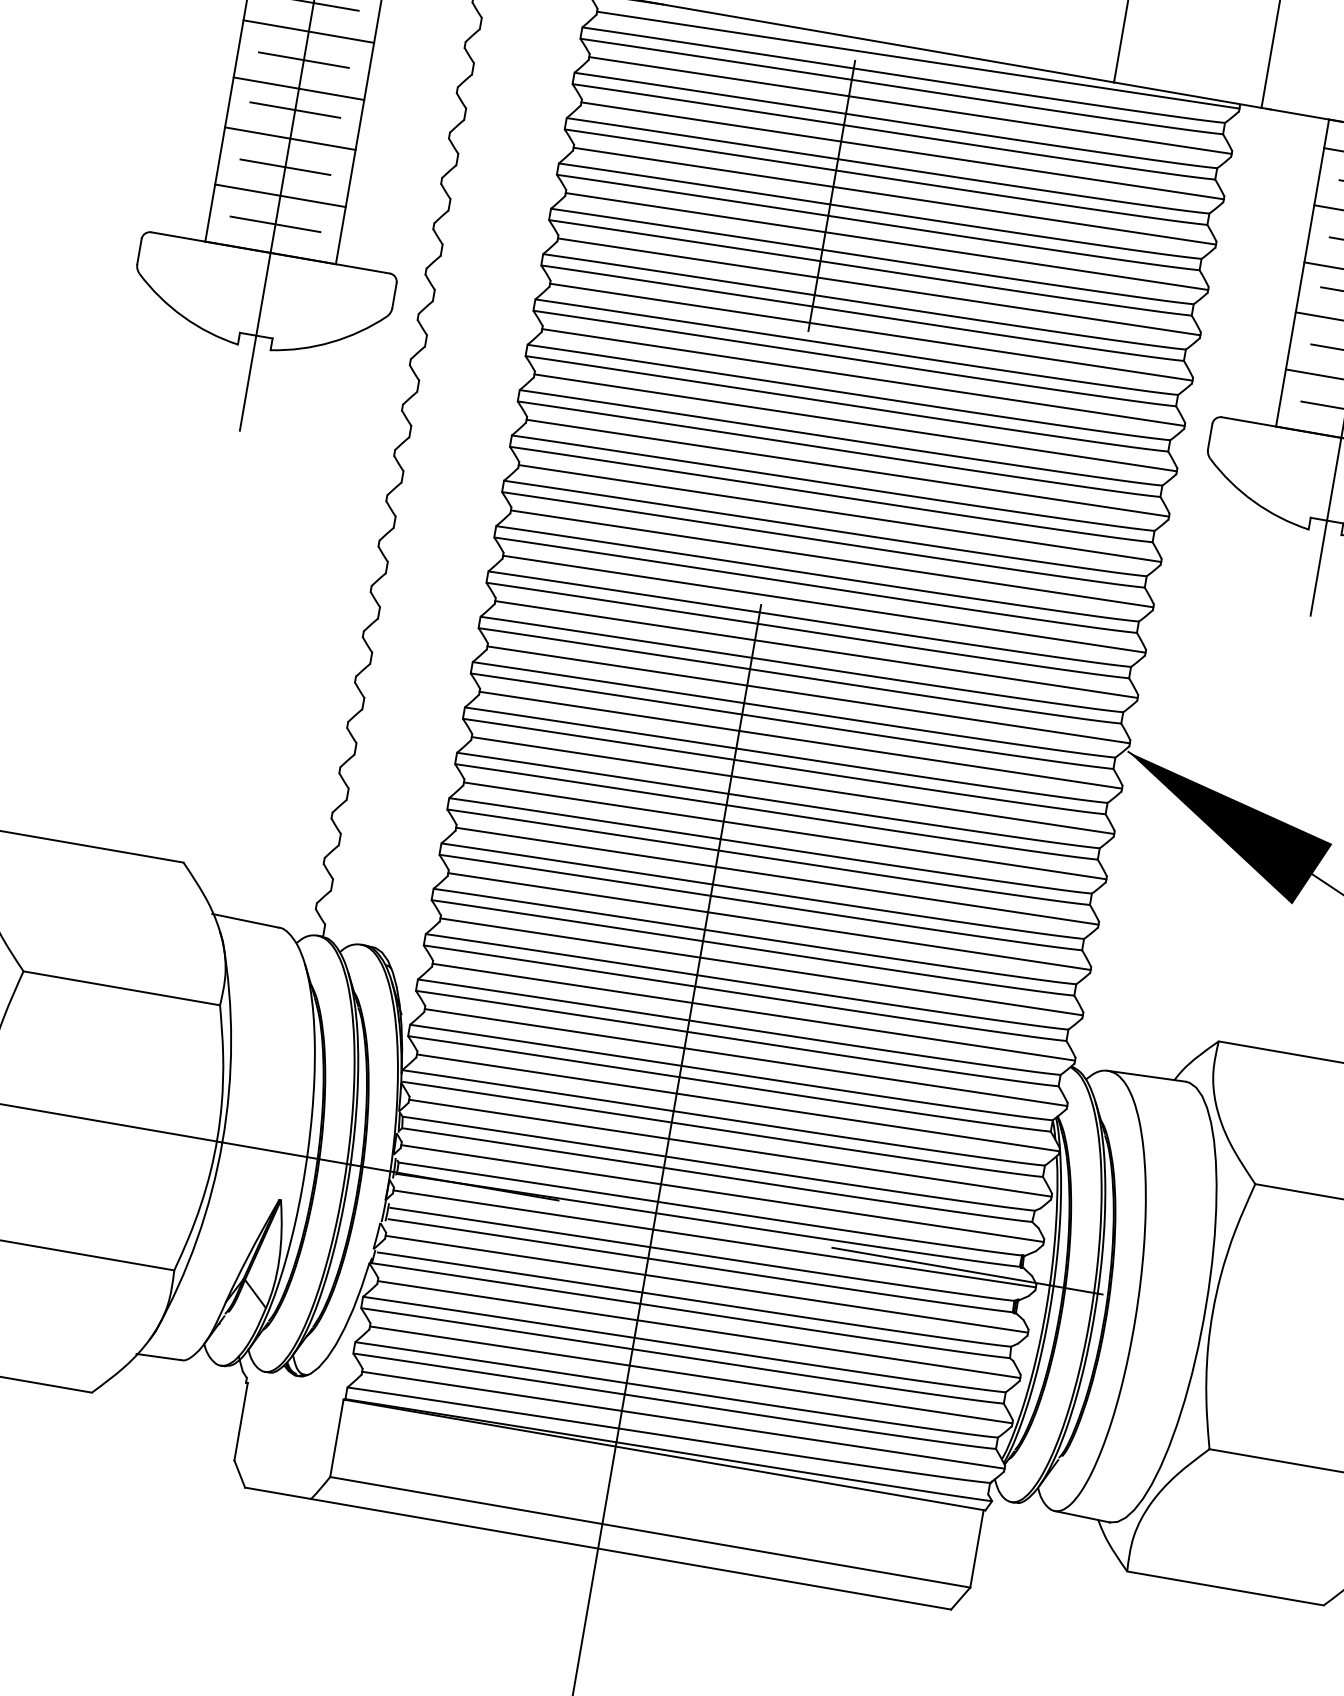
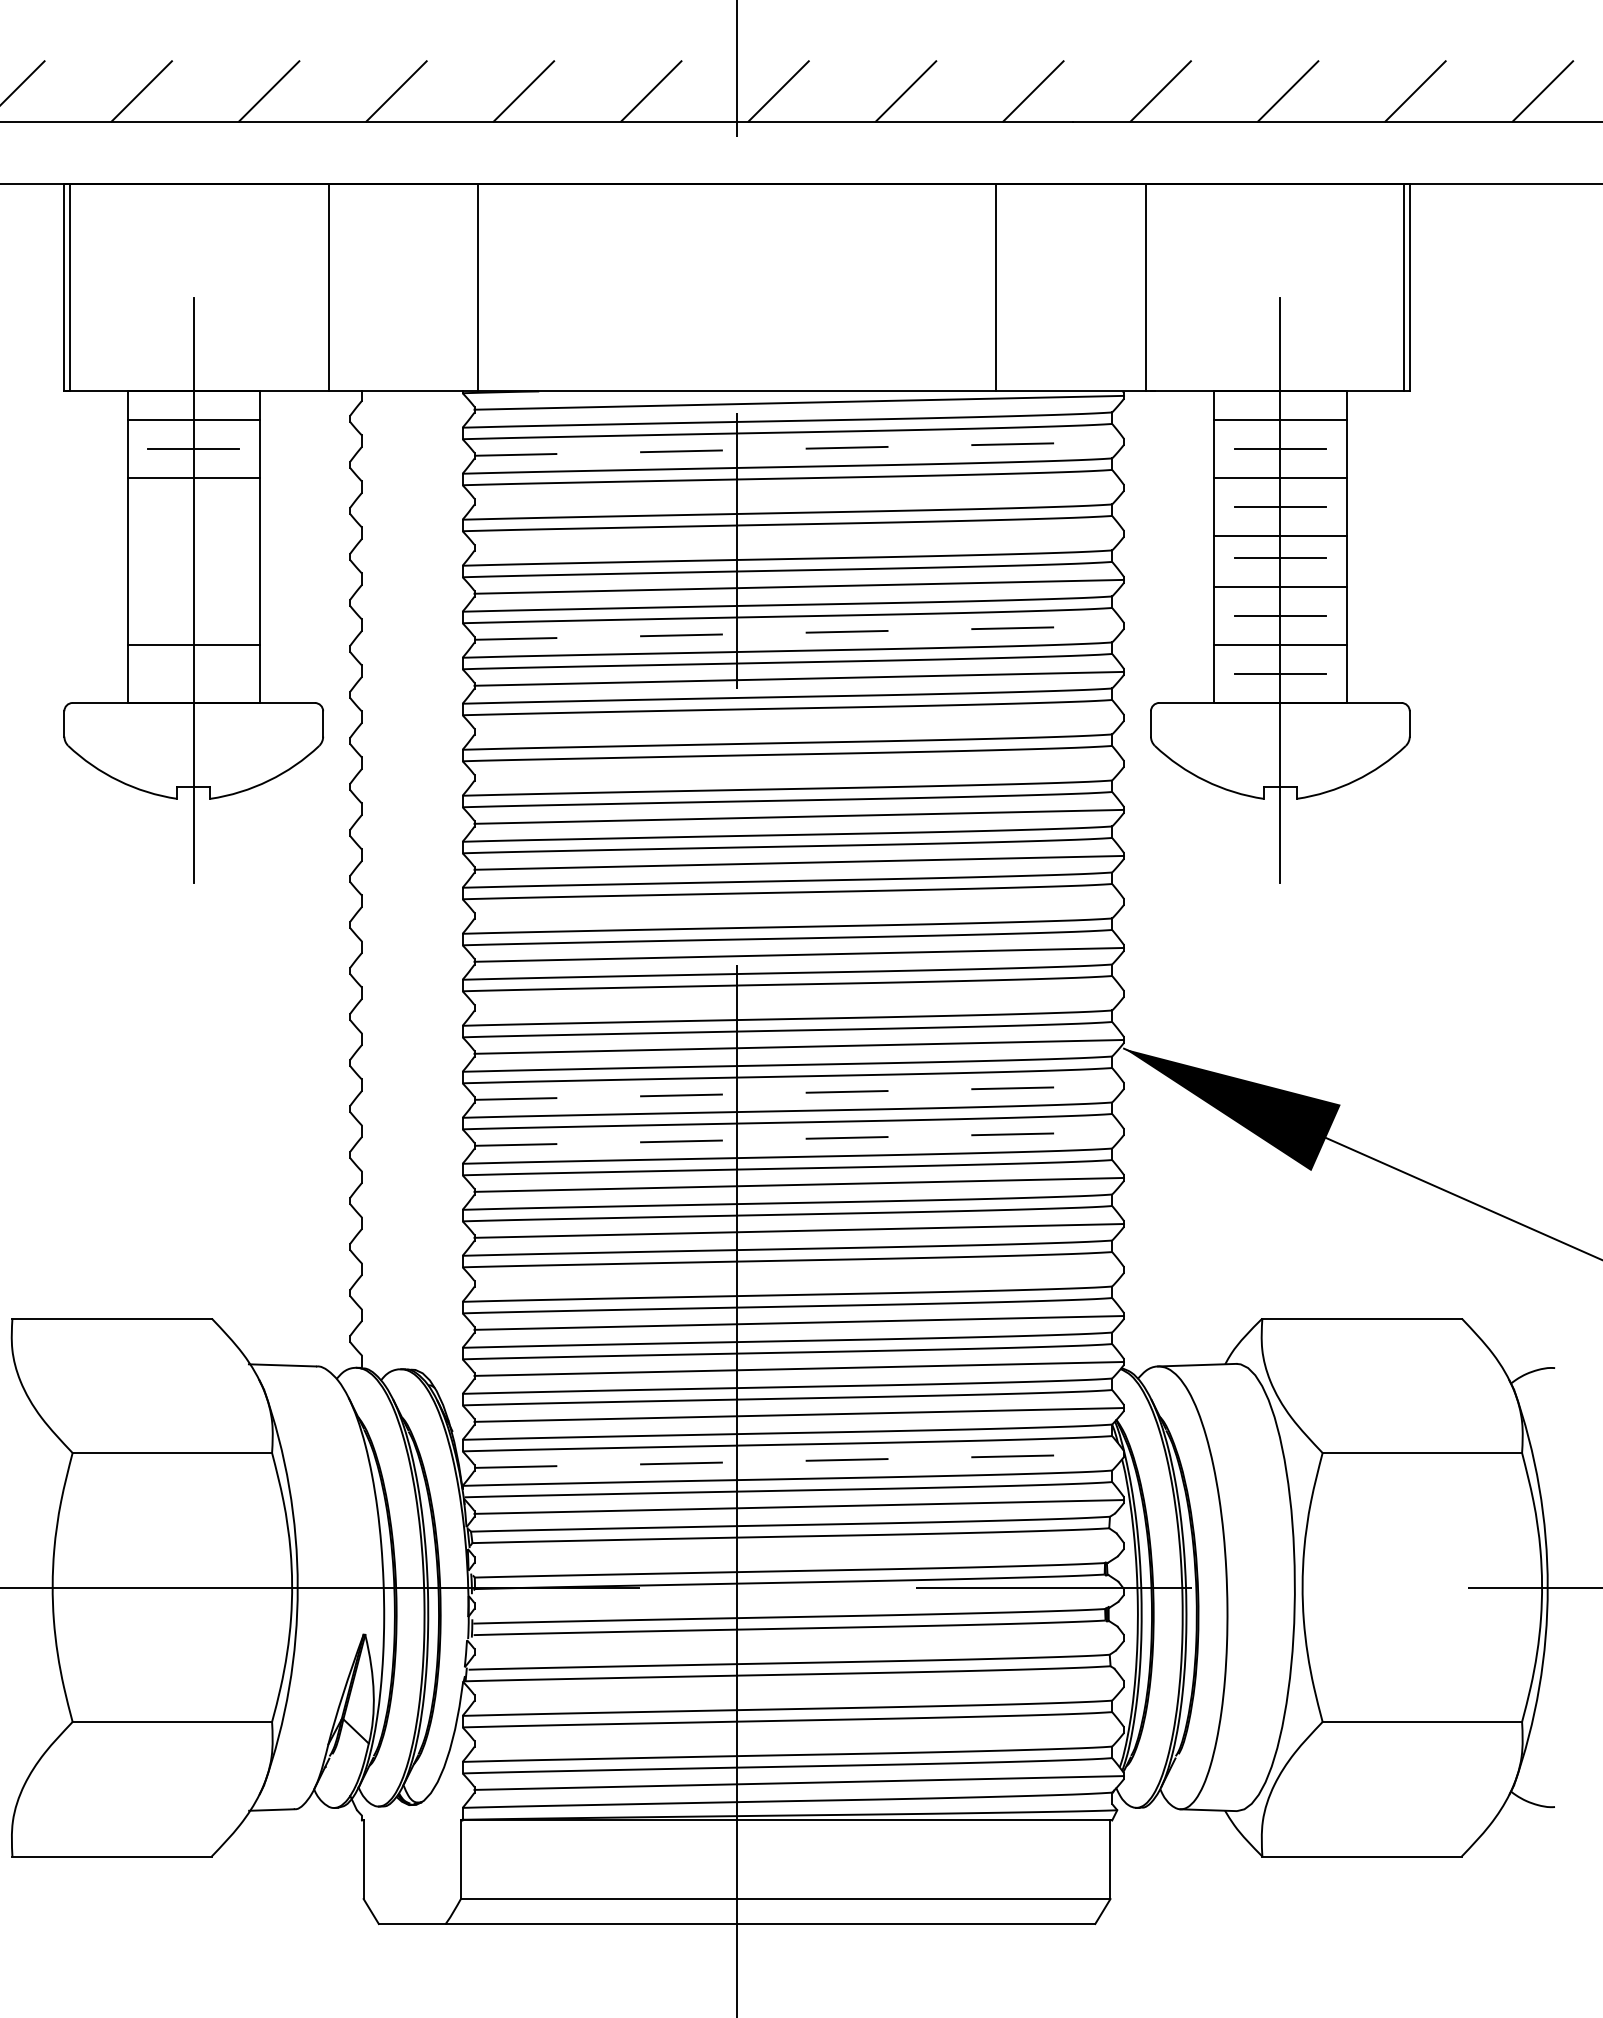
line: (303, 60) -> (193, 507), removed
line: (298, 88) -> (193, 536), removed
line: (910, 105) -> (799, 448), solid -> dashed
line: (294, 110) -> (193, 558), removed
line: (289, 139) -> (193, 587), removed
line: (902, 150) -> (799, 494), removed
line: (285, 167) -> (193, 616), removed
line: (895, 195) -> (799, 540), removed
line: (275, 224) -> (193, 674), removed
line: (879, 286) -> (799, 632), solid -> dashed
line: (863, 377) -> (799, 724), removed
line: (855, 422) -> (799, 770), removed
line: (832, 558) -> (799, 908), removed
line: (816, 649) -> (799, 1000), removed
line: (801, 739) -> (799, 1092), solid -> dashed
line: (793, 785) -> (799, 1138), solid -> dashed
line: (769, 921) -> (799, 1276), removed
line: (738, 1102) -> (799, 1460), solid -> dashed
line: (722, 1193) -> (799, 1552), removed
line: (715, 1238) -> (799, 1598), removed
line: (707, 1283) -> (799, 1644), removed
line: (699, 1329) -> (799, 1690), removed
line: (691, 1374) -> (799, 1736), removed

